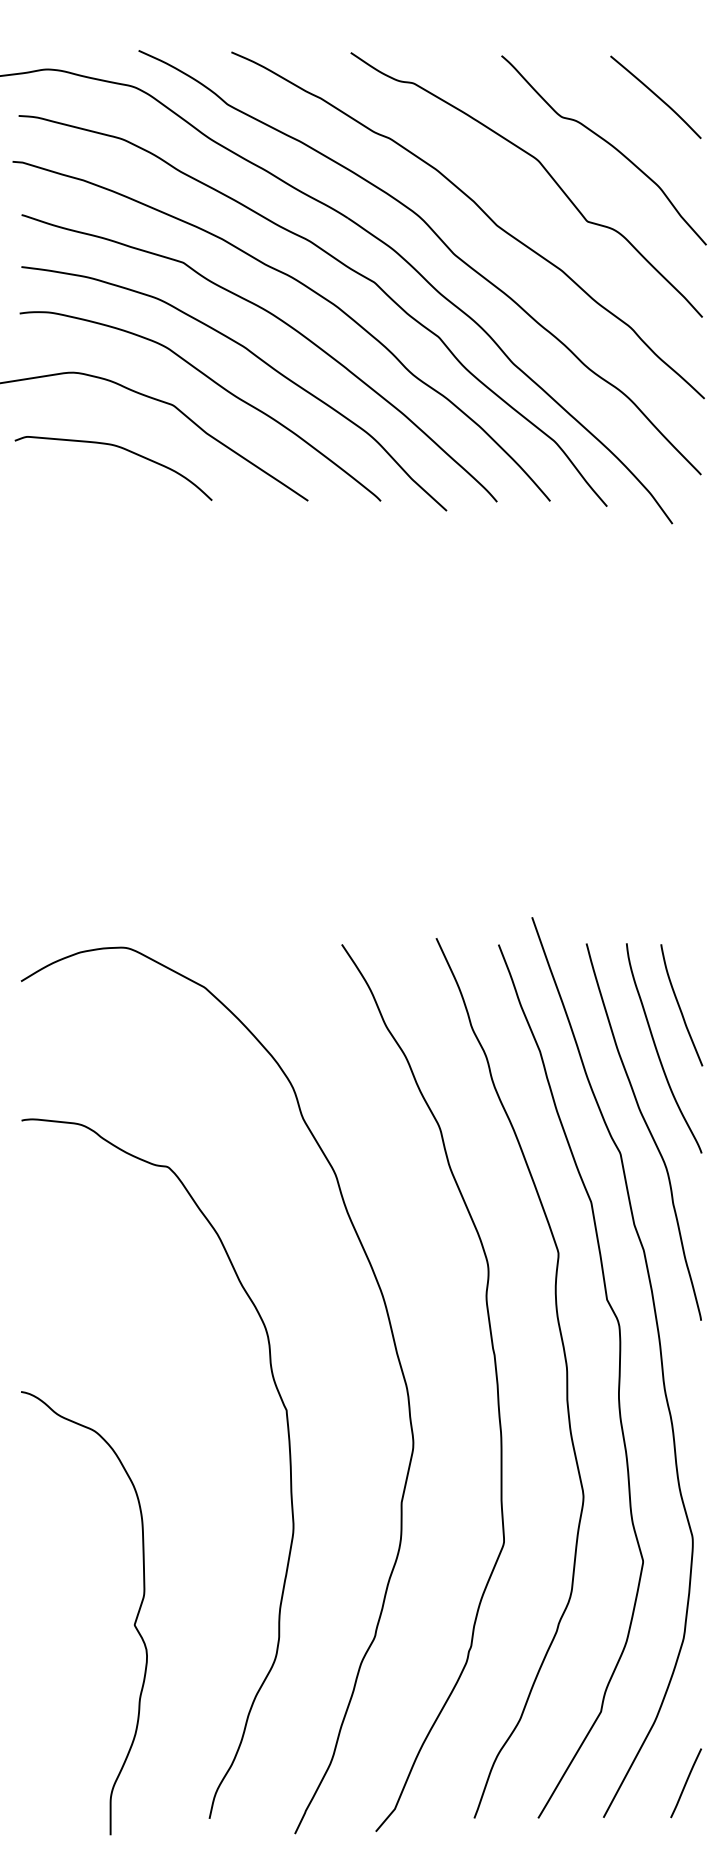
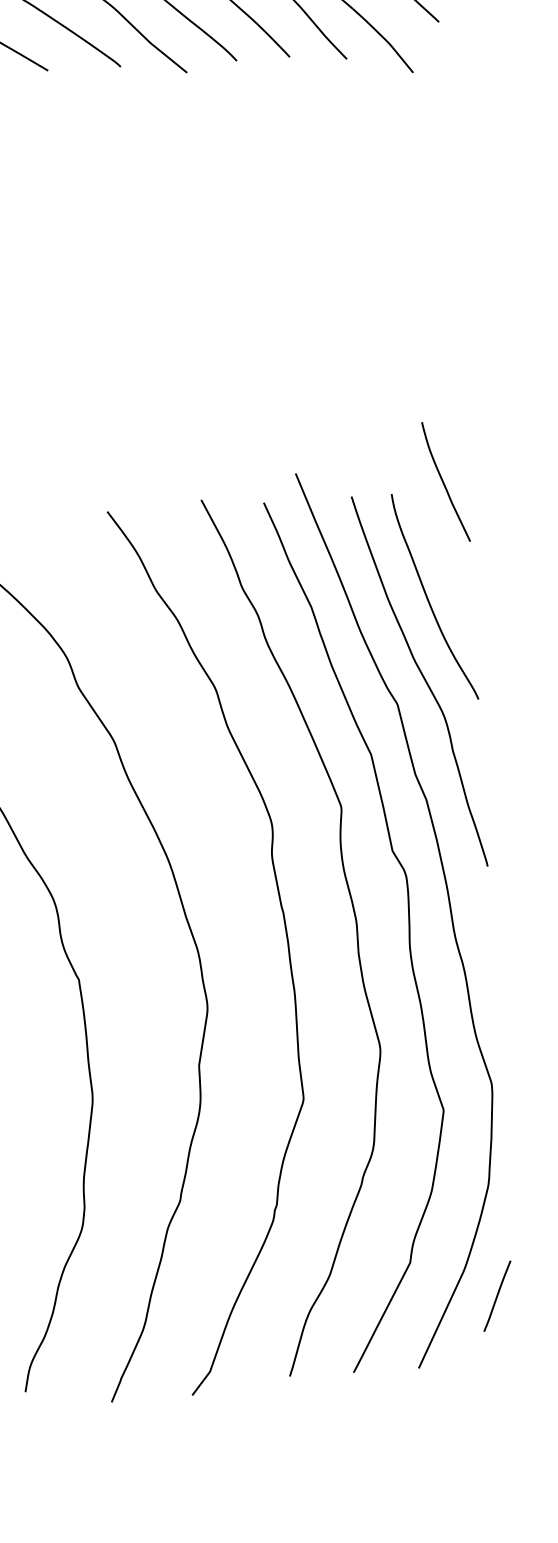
curve: (680, 1006) -> (444, 483), moved
line: (685, 1783) -> (496, 1296), moved

